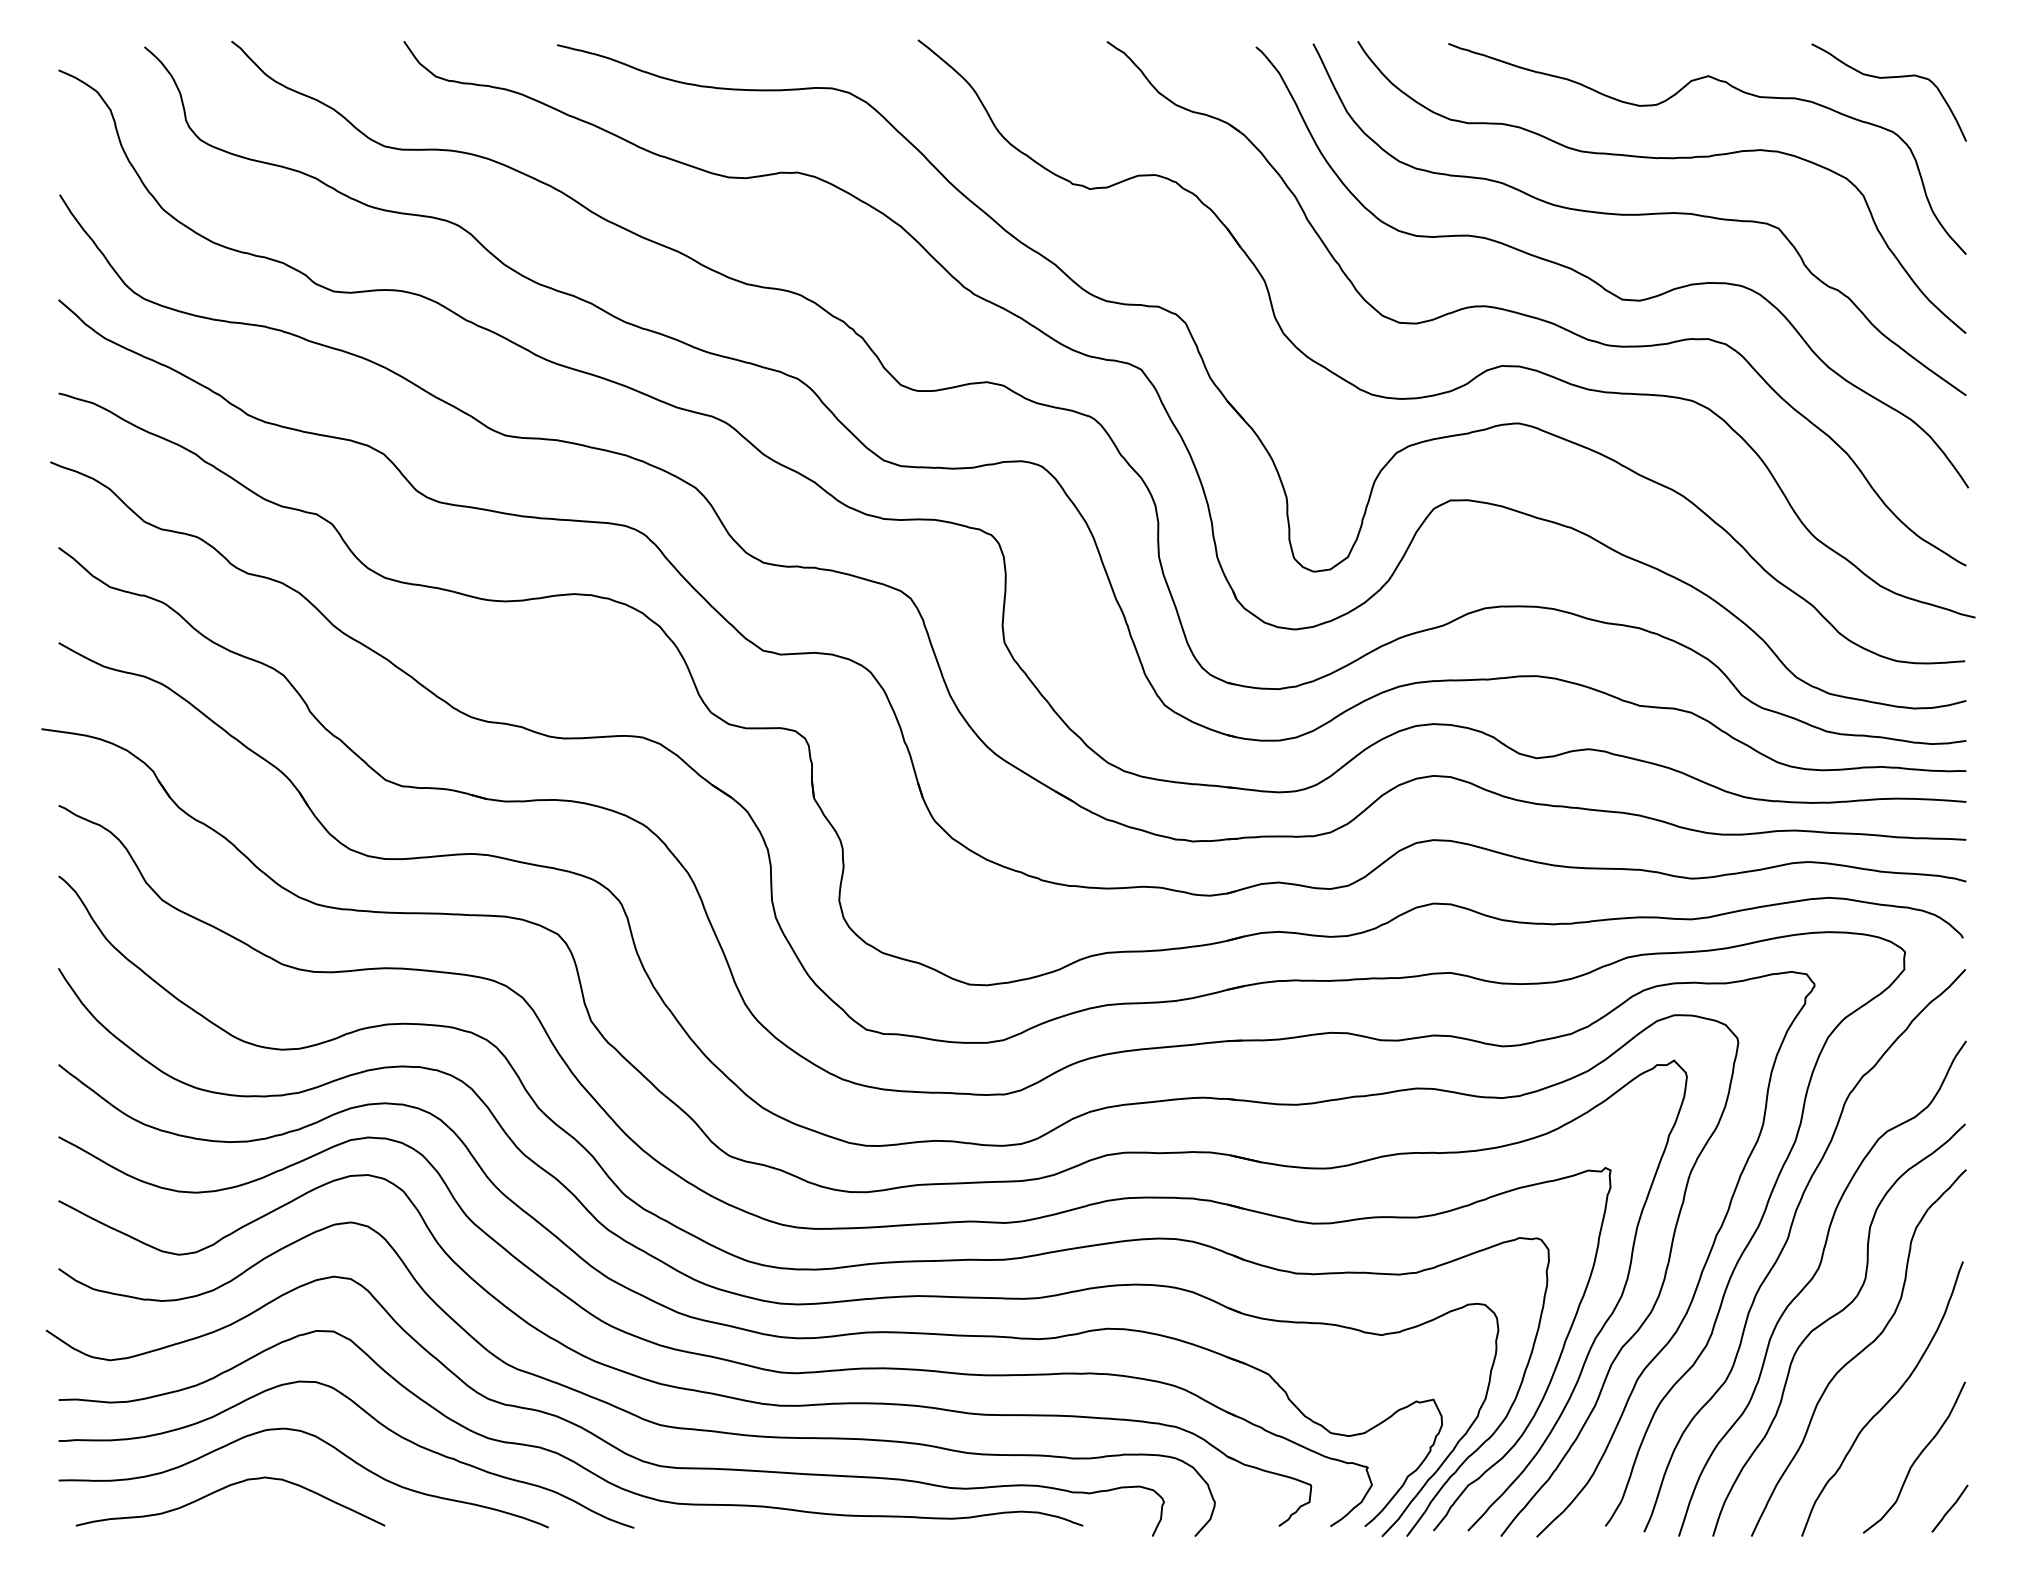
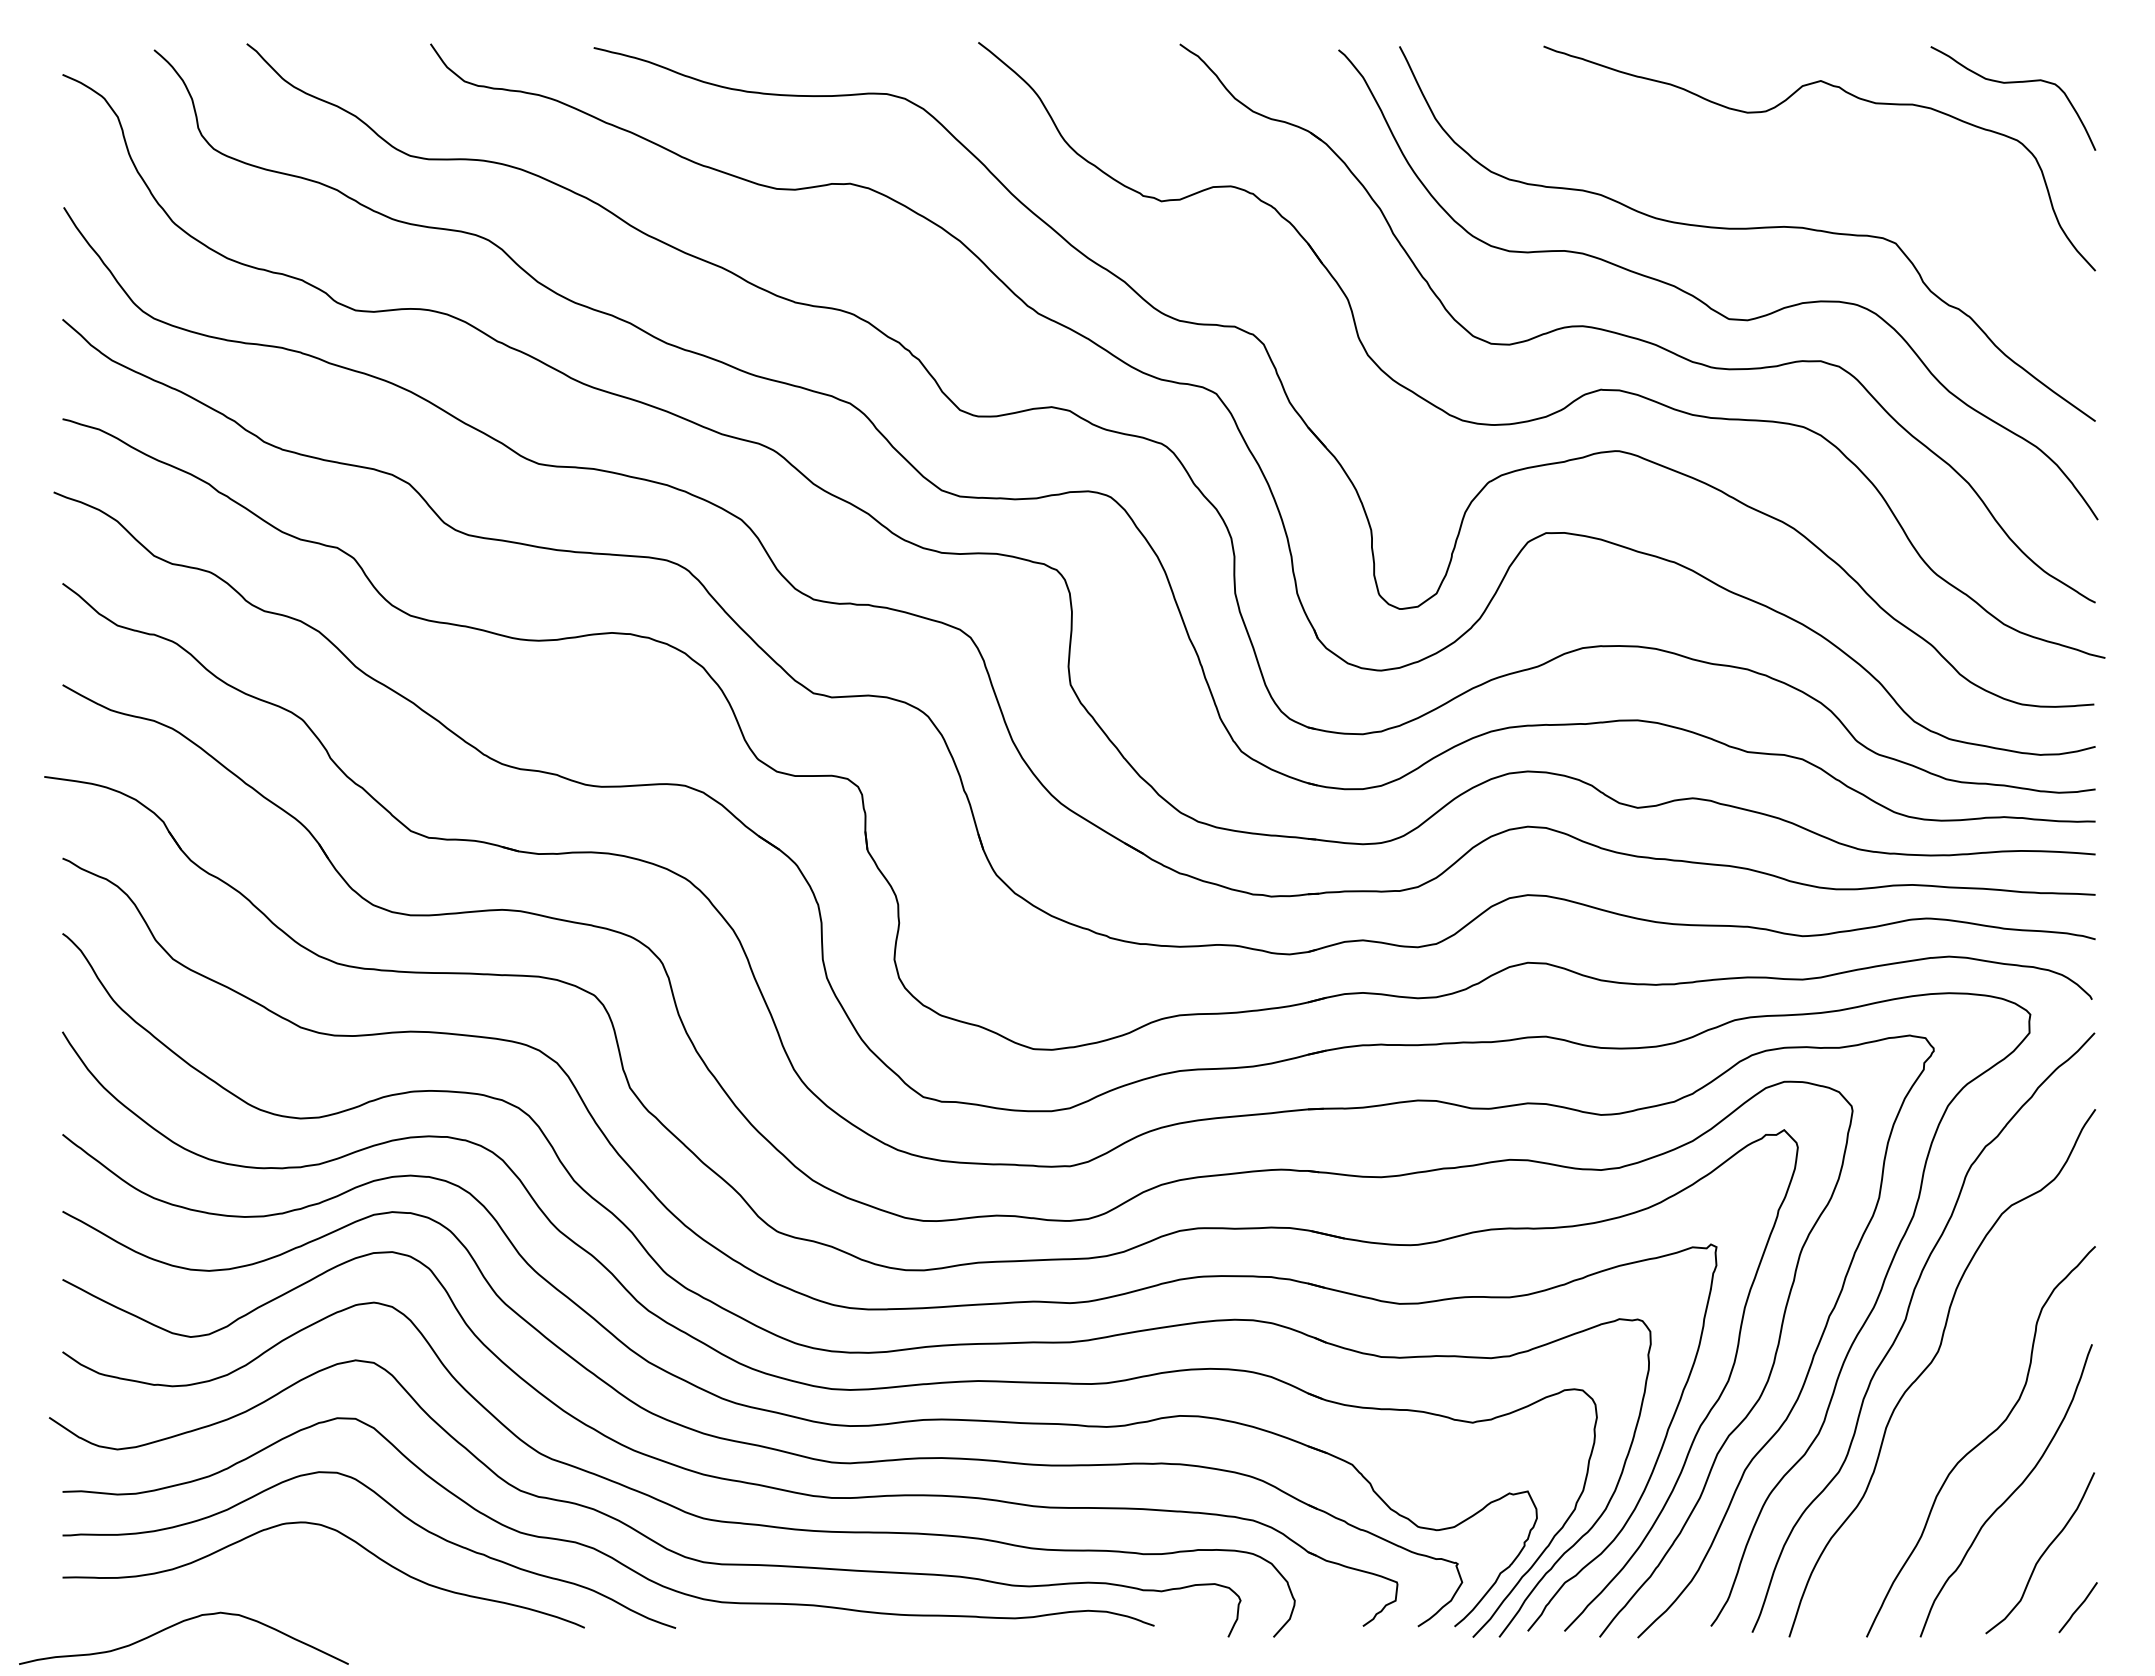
curve: (1657, 159) -> (1766, 169), removed
curve: (1830, 1319) -> (1950, 1406), removed
curve: (223, 1489) -> (176, 1625), moved

